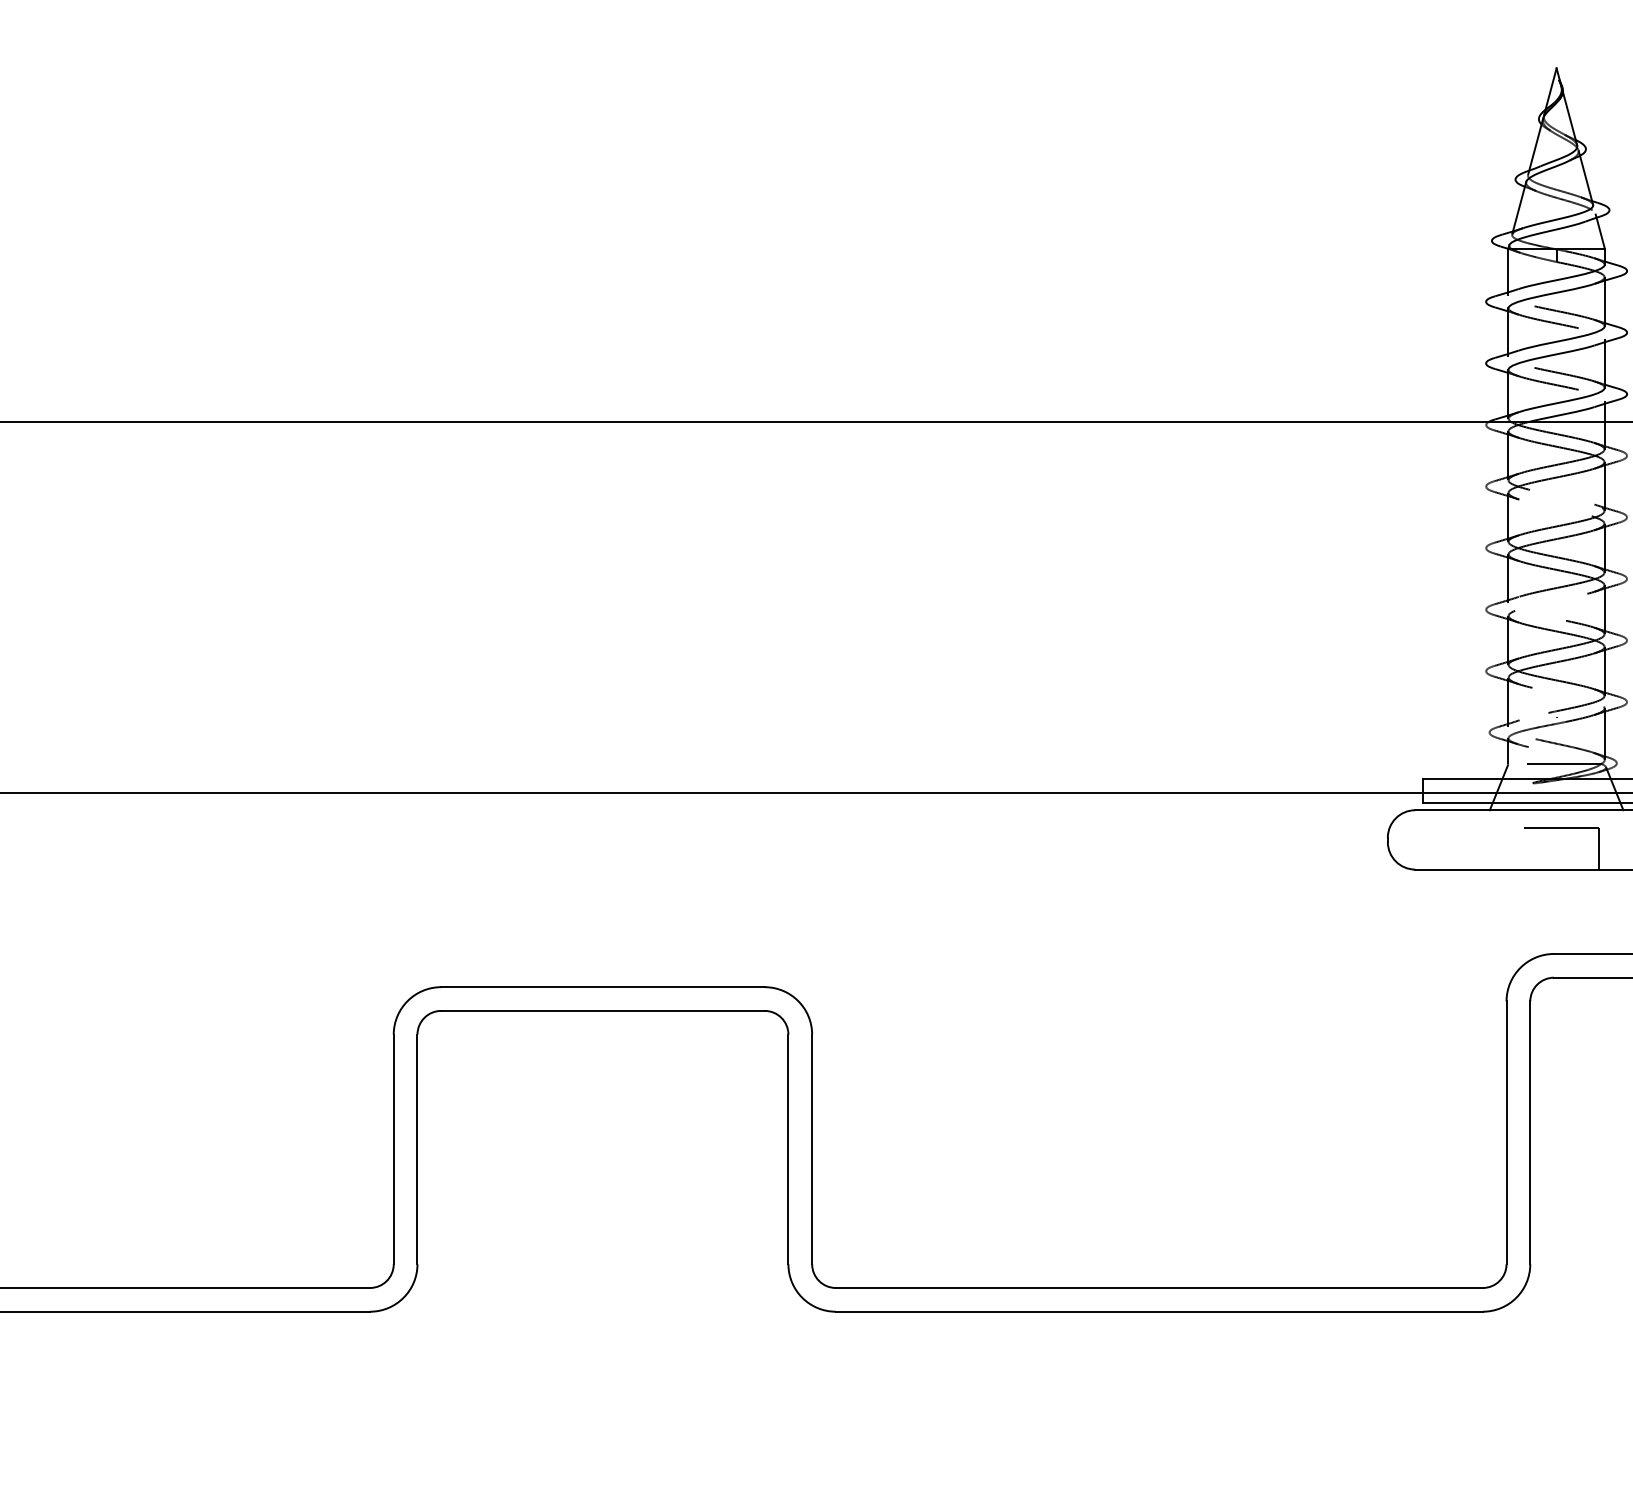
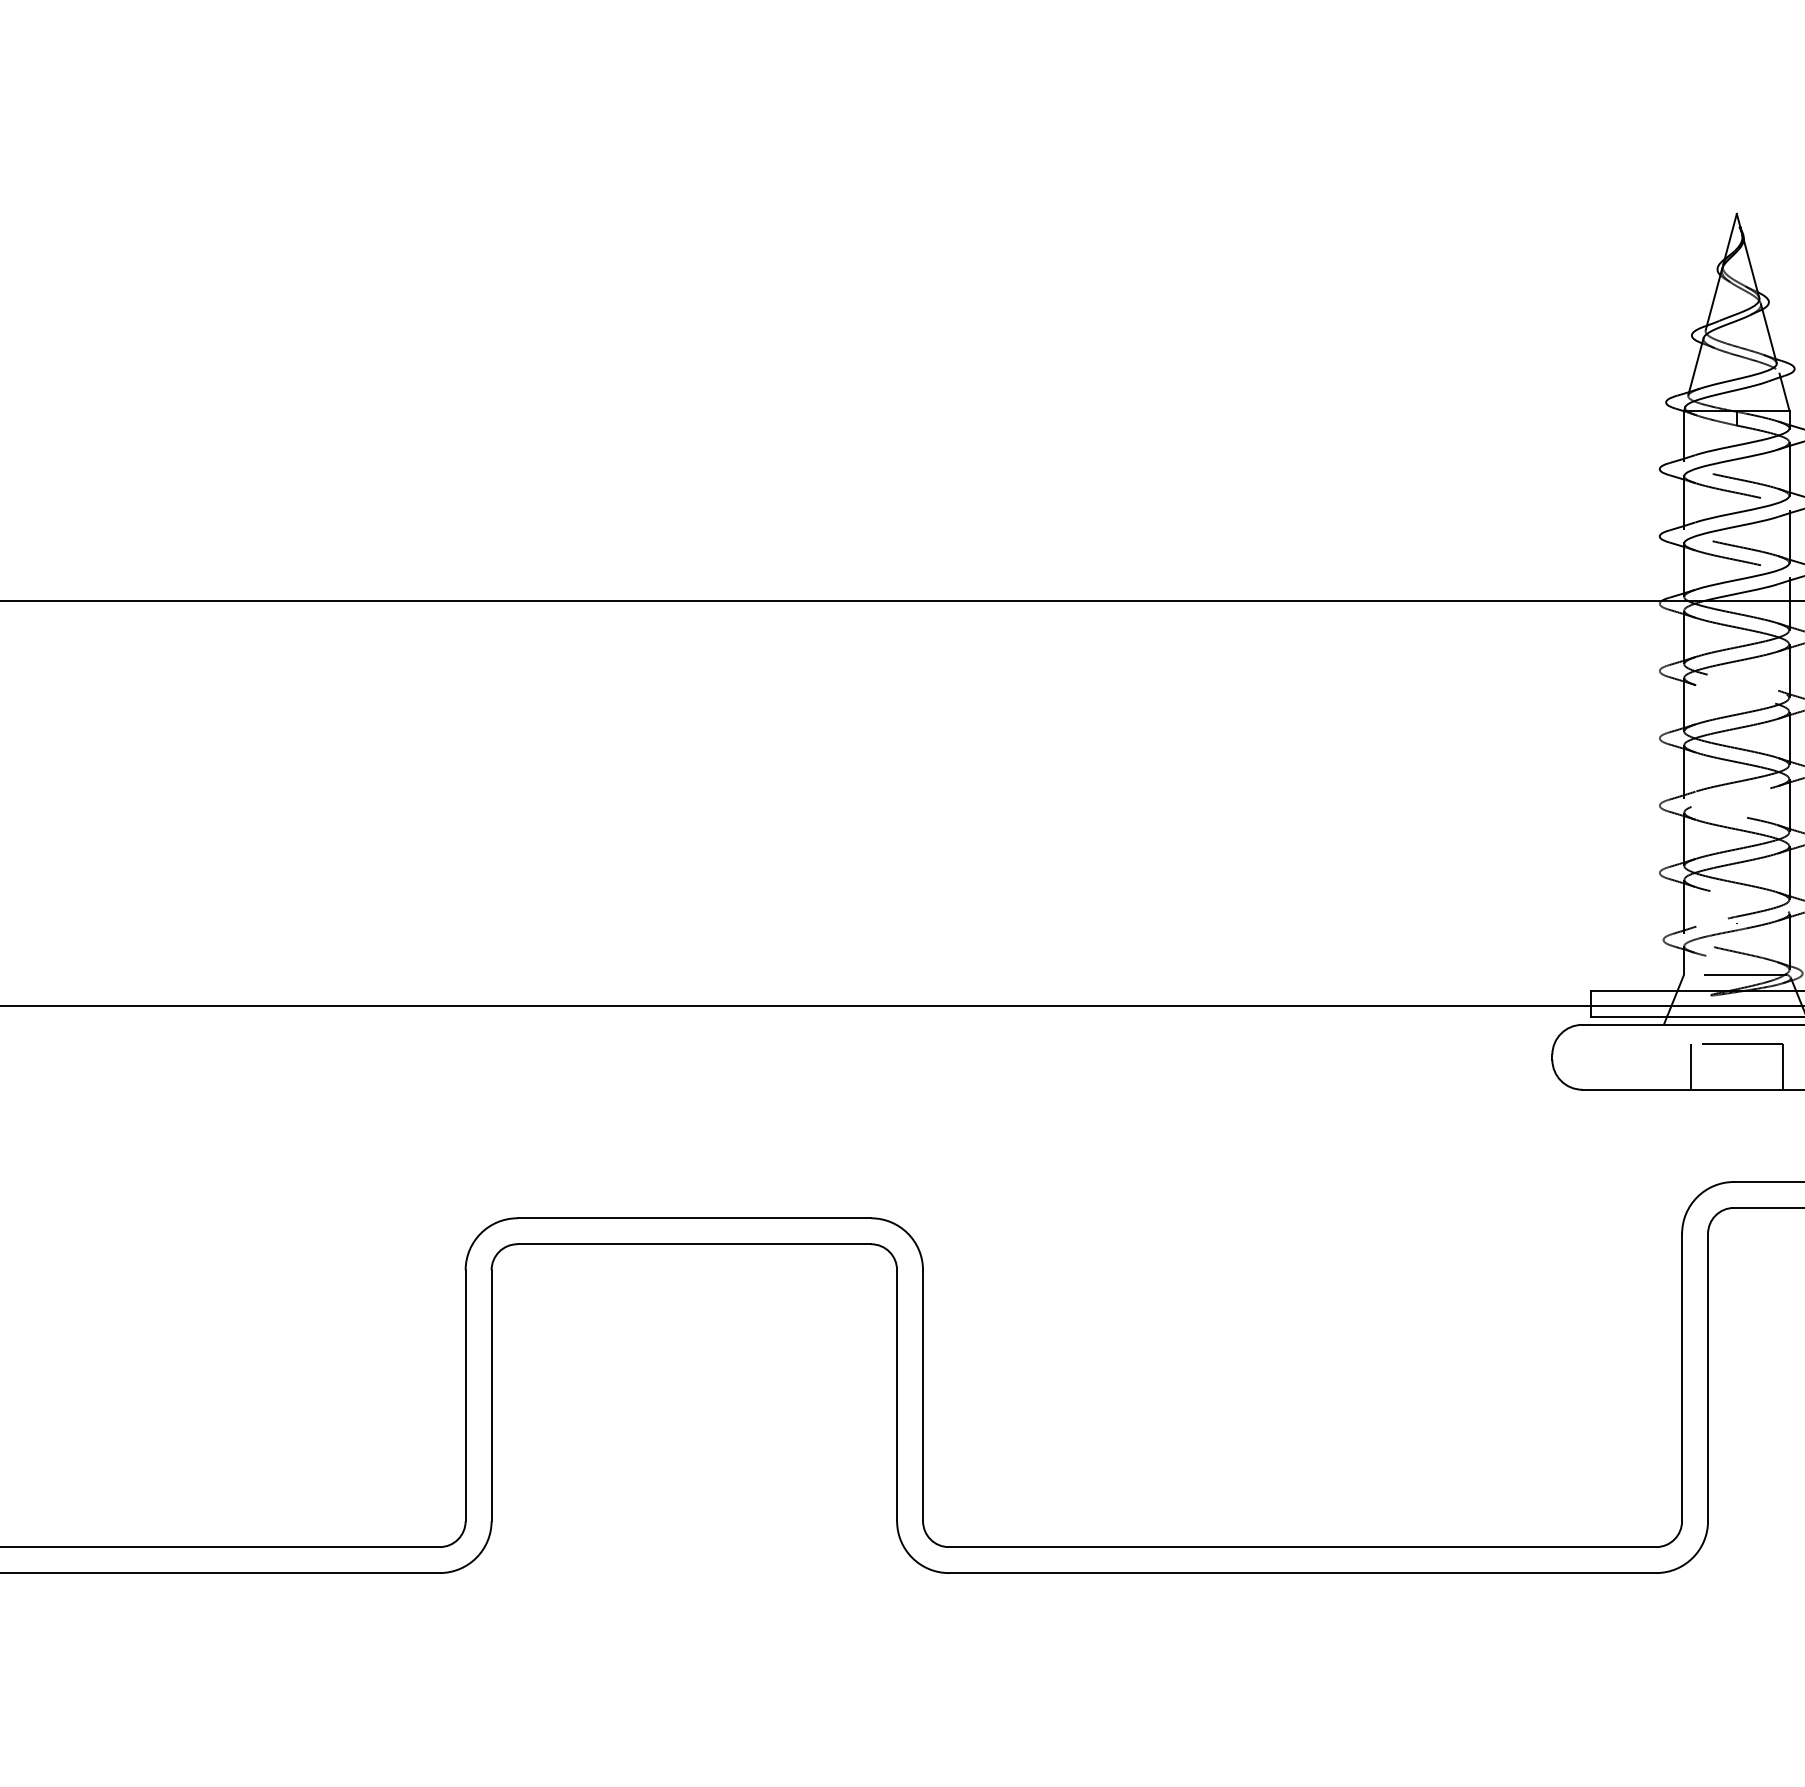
line: (1515, 848) -> (1691, 1066), added

